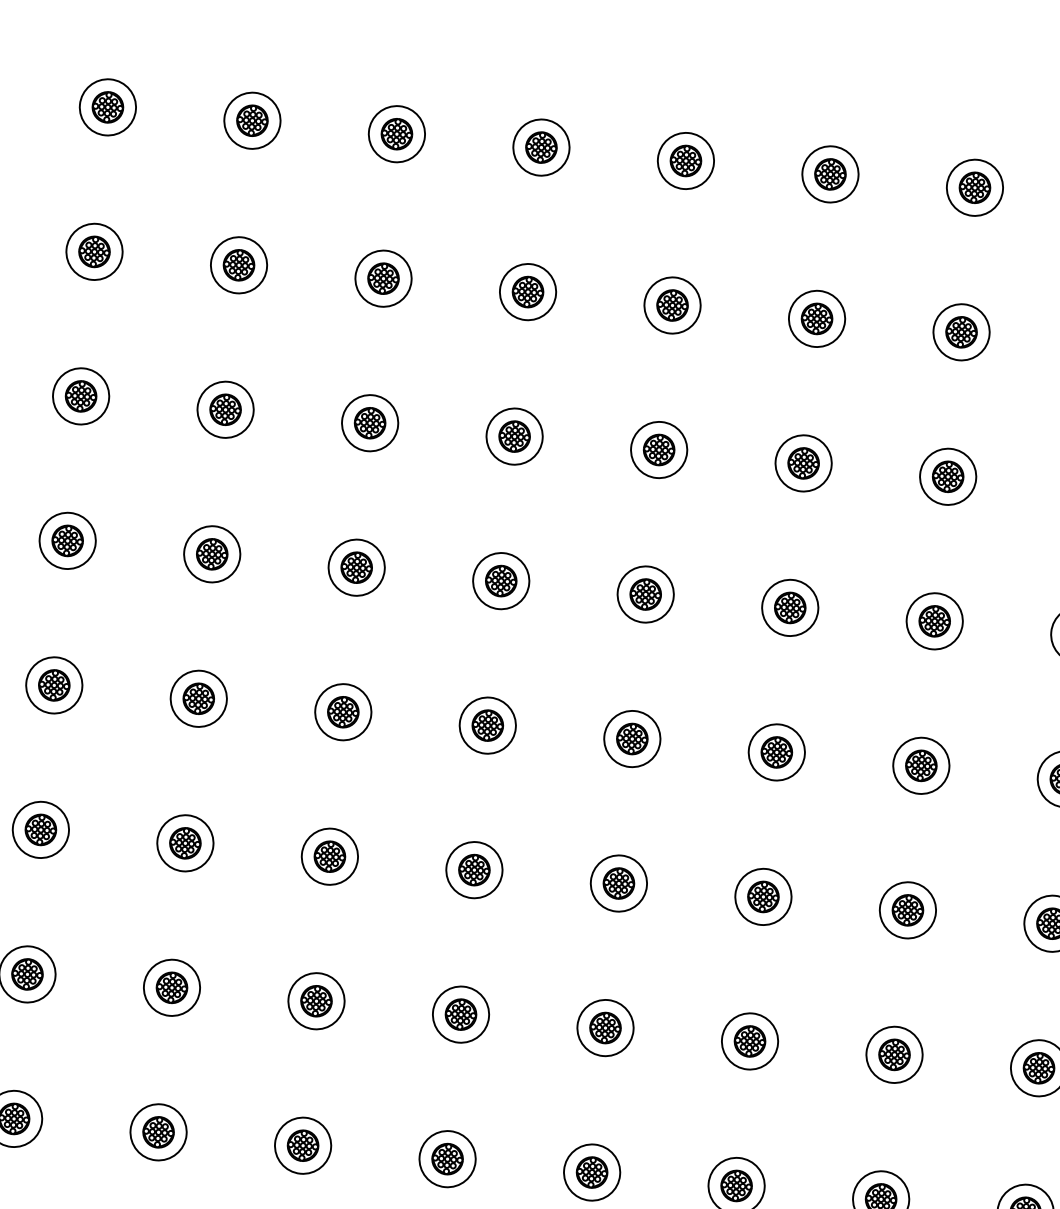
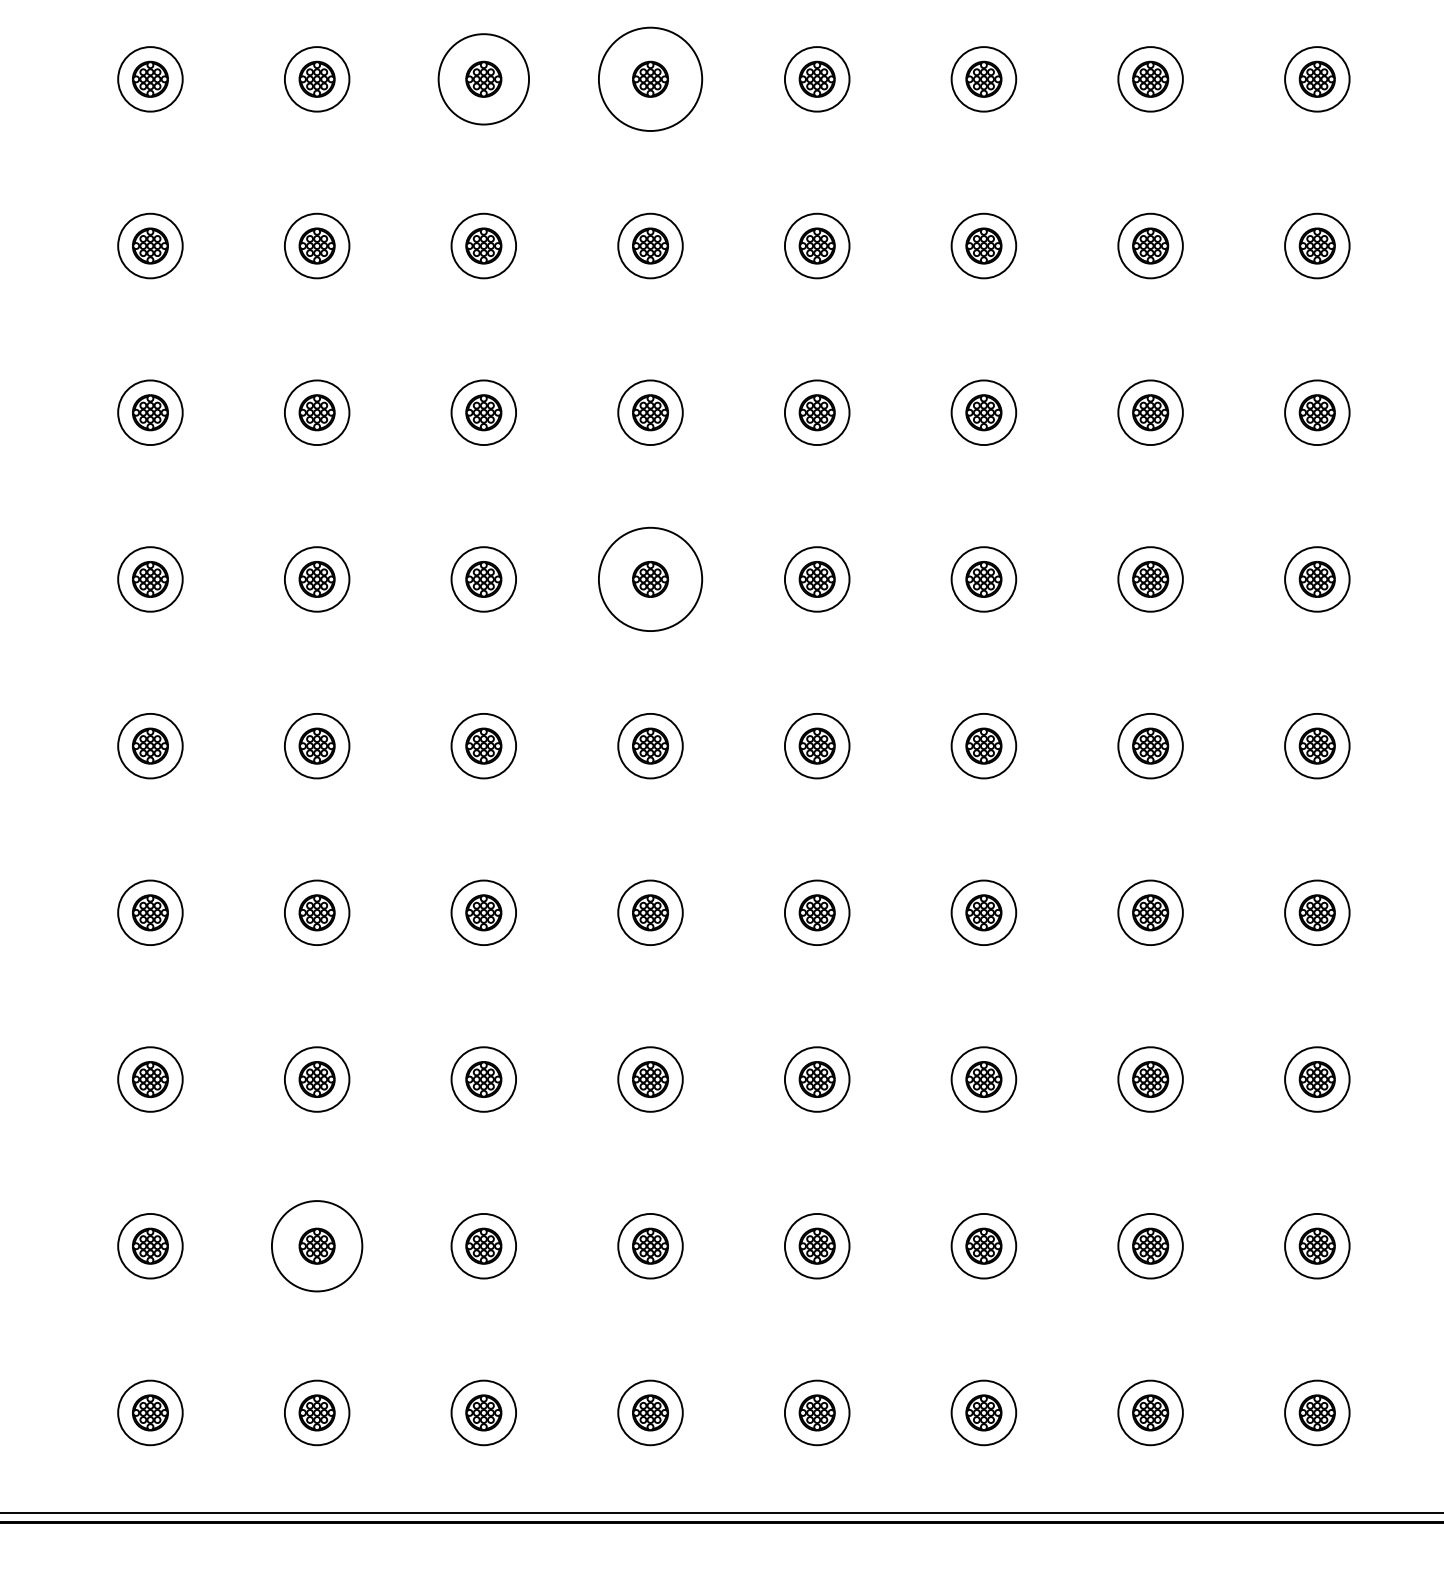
circle: (396, 134) -> (483, 79), size x1.4
circle: (541, 147) -> (650, 79), size x1.6
circle: (501, 581) -> (650, 579), size x1.6
circle: (158, 1131) -> (316, 1245), size x1.4

